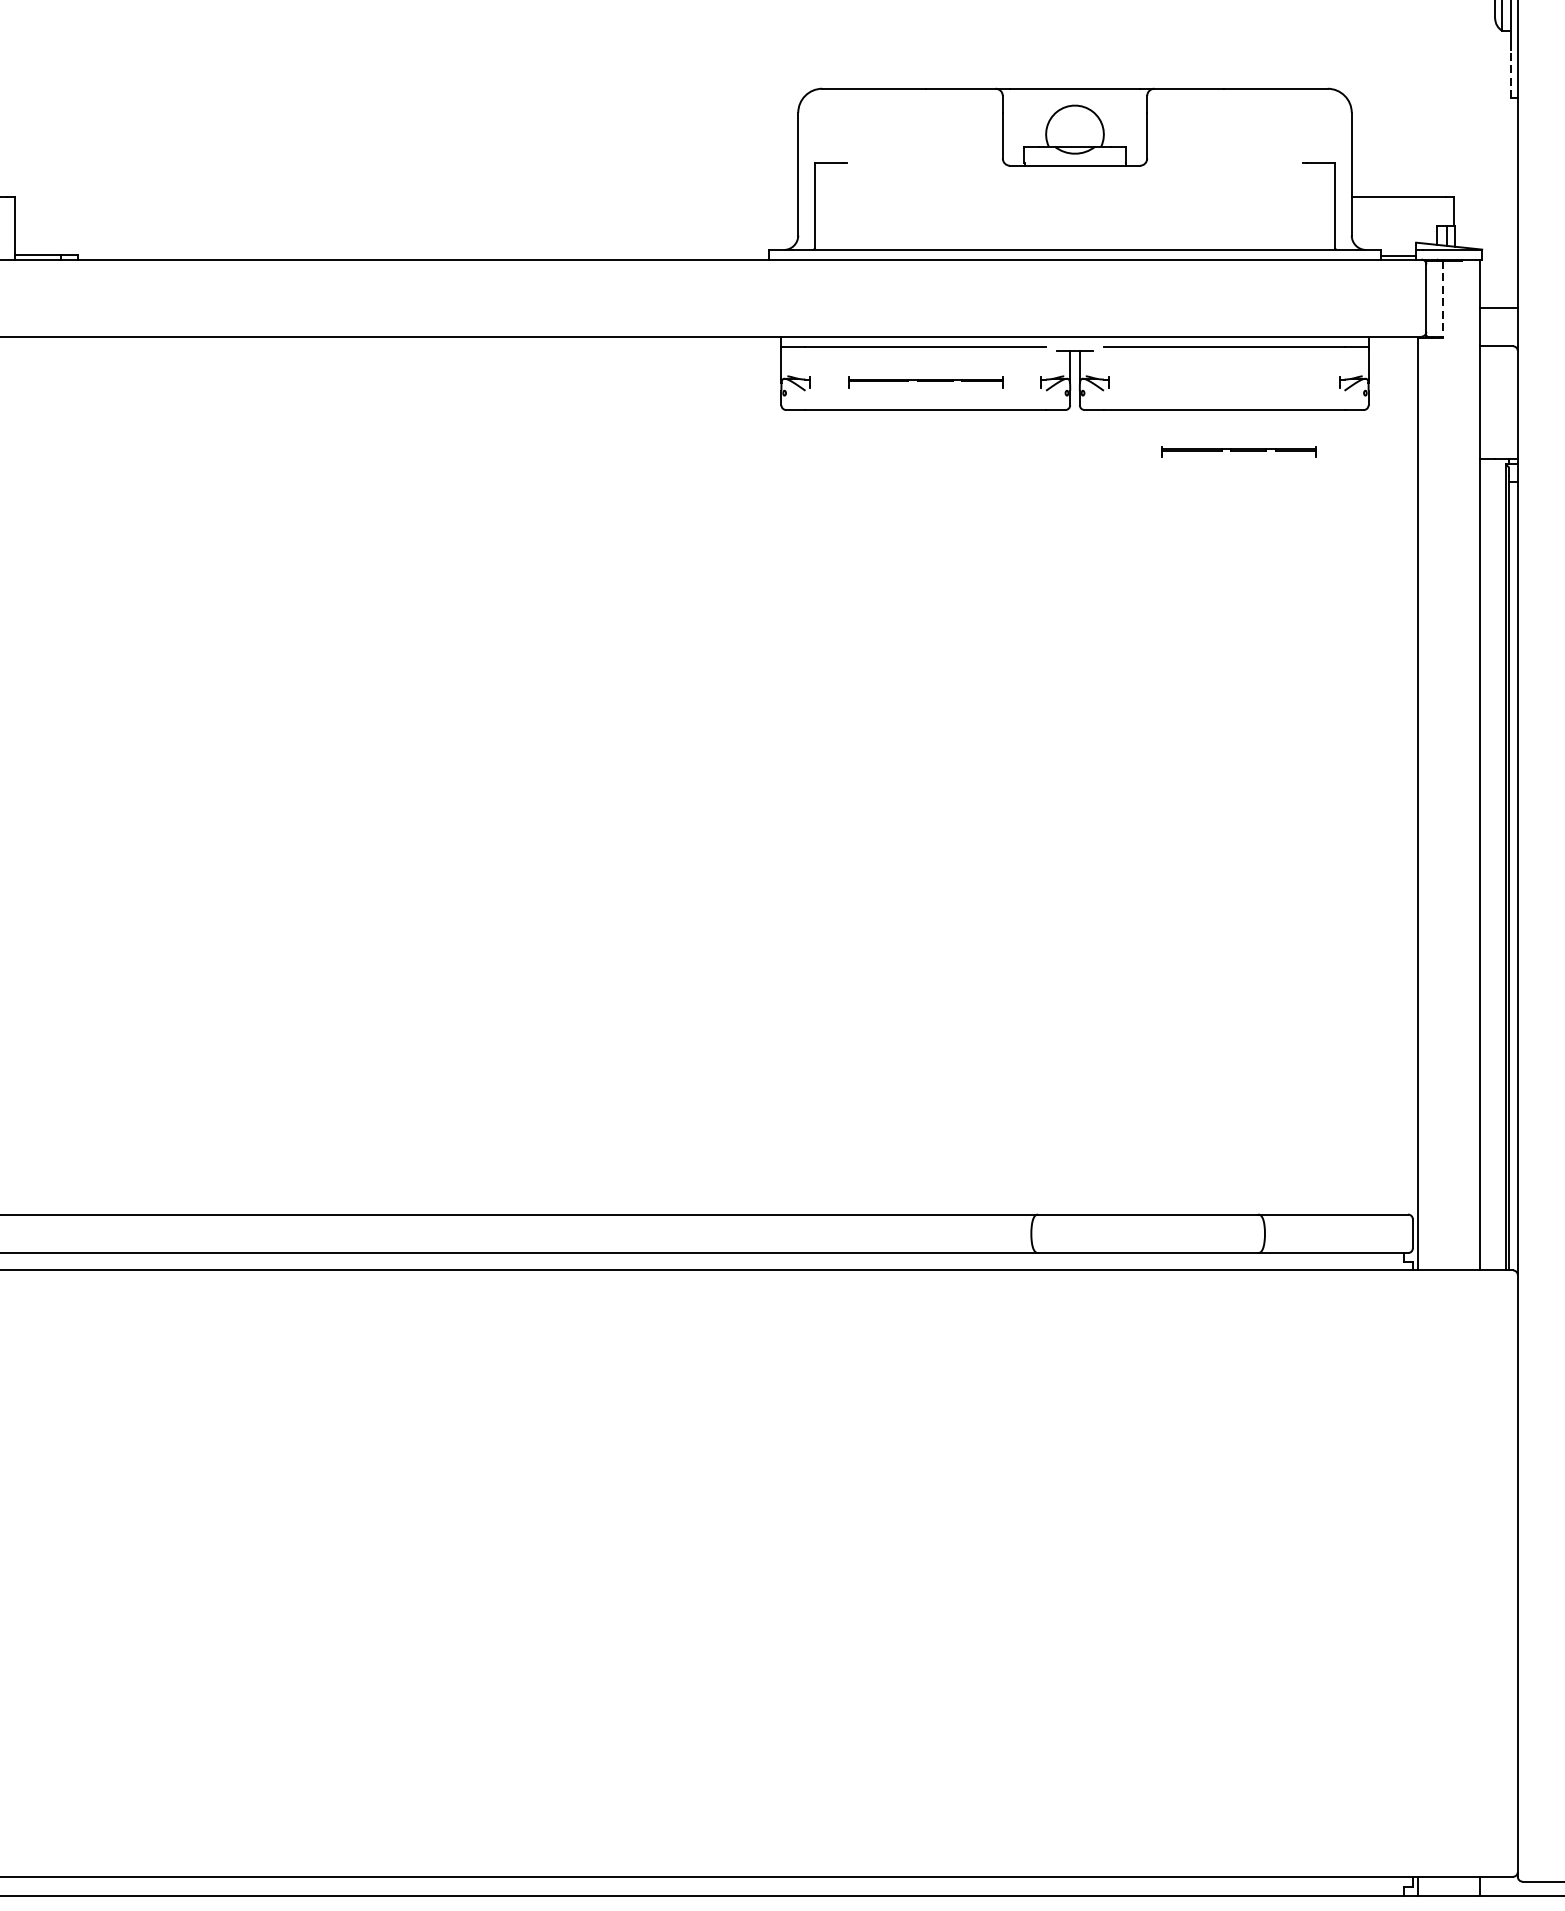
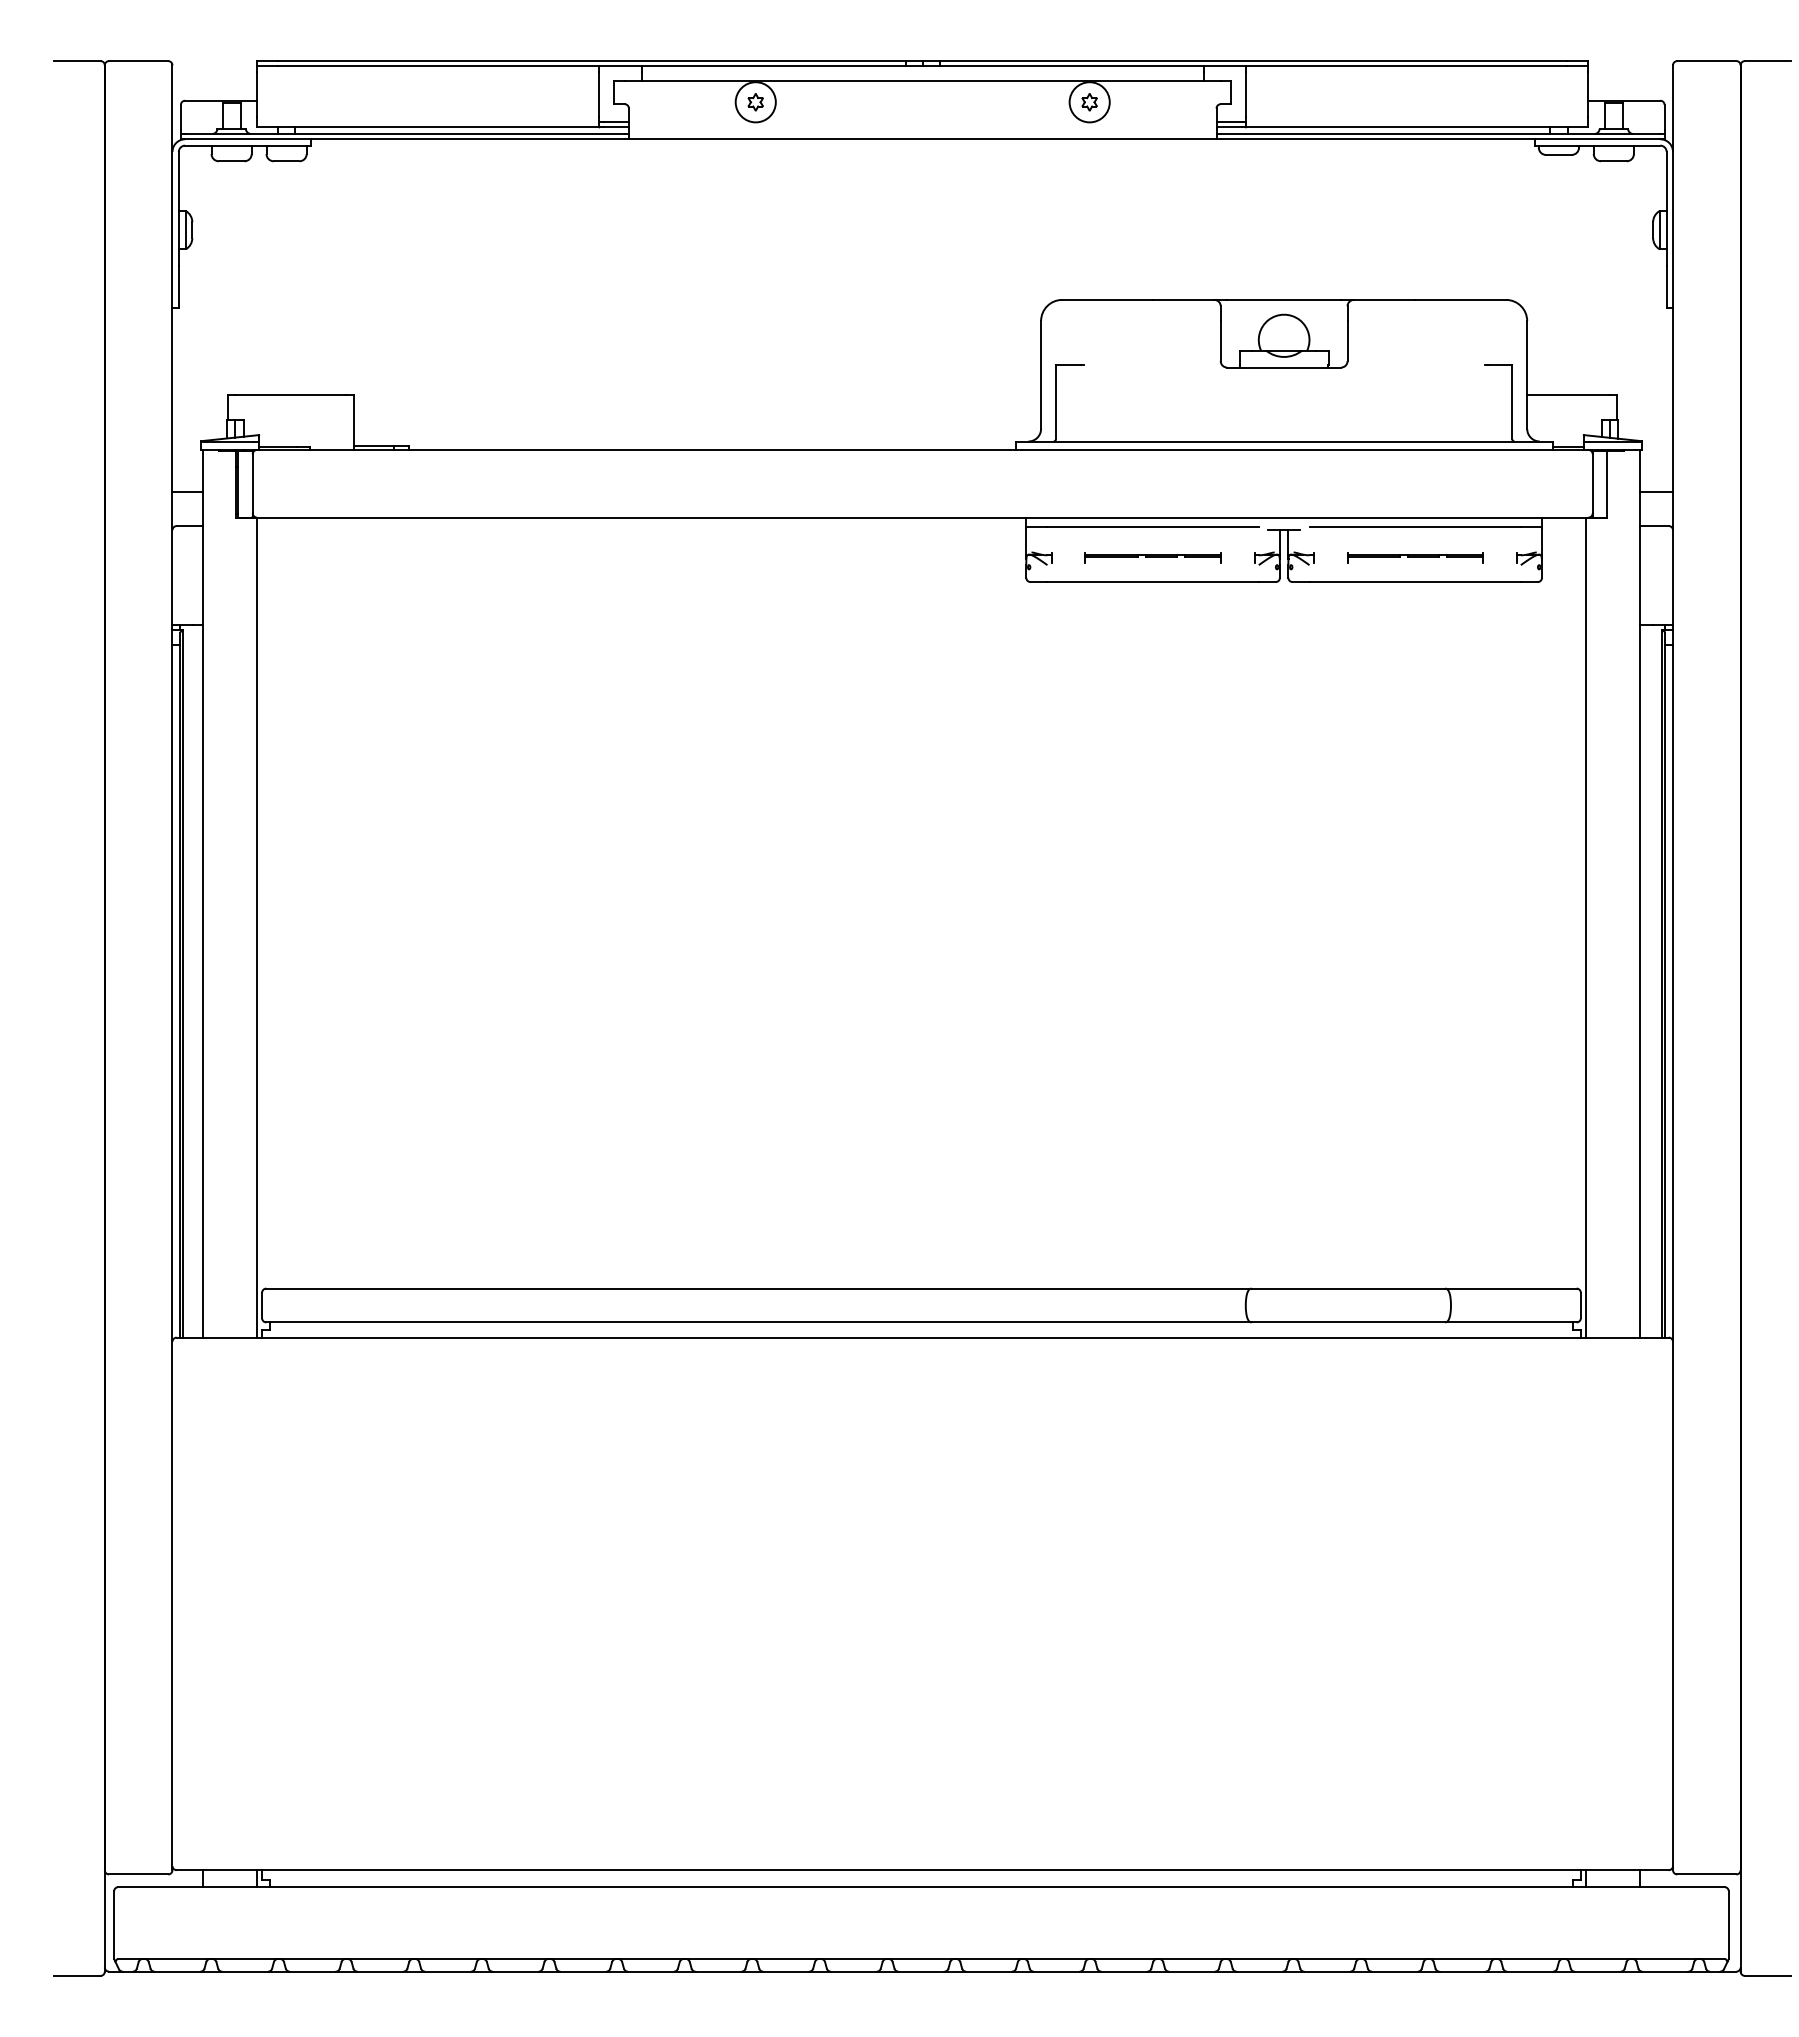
line: (1510, 73) -> (1666, 286), dashed -> solid
line: (1443, 298) -> (1607, 484), dashed -> solid
part: (1239, 451) -> (1415, 557), moved

